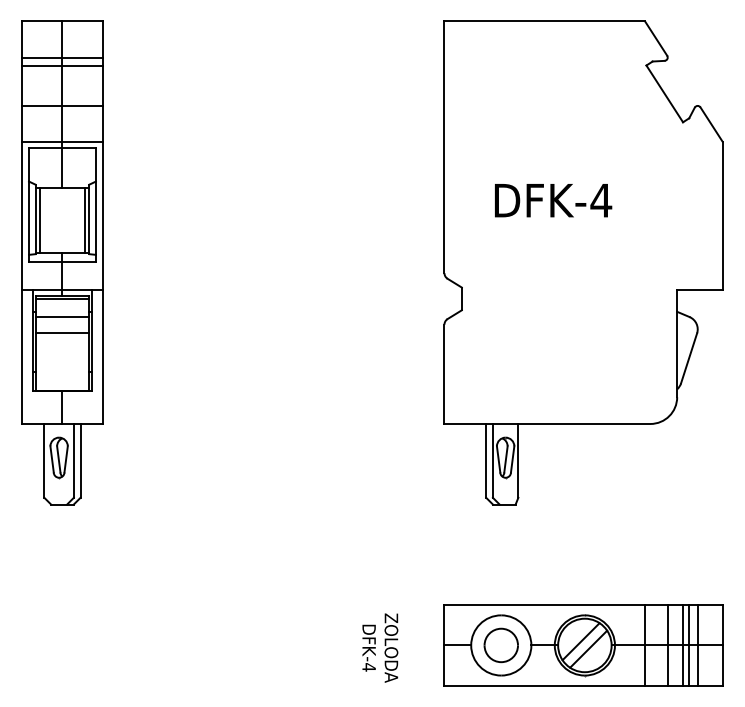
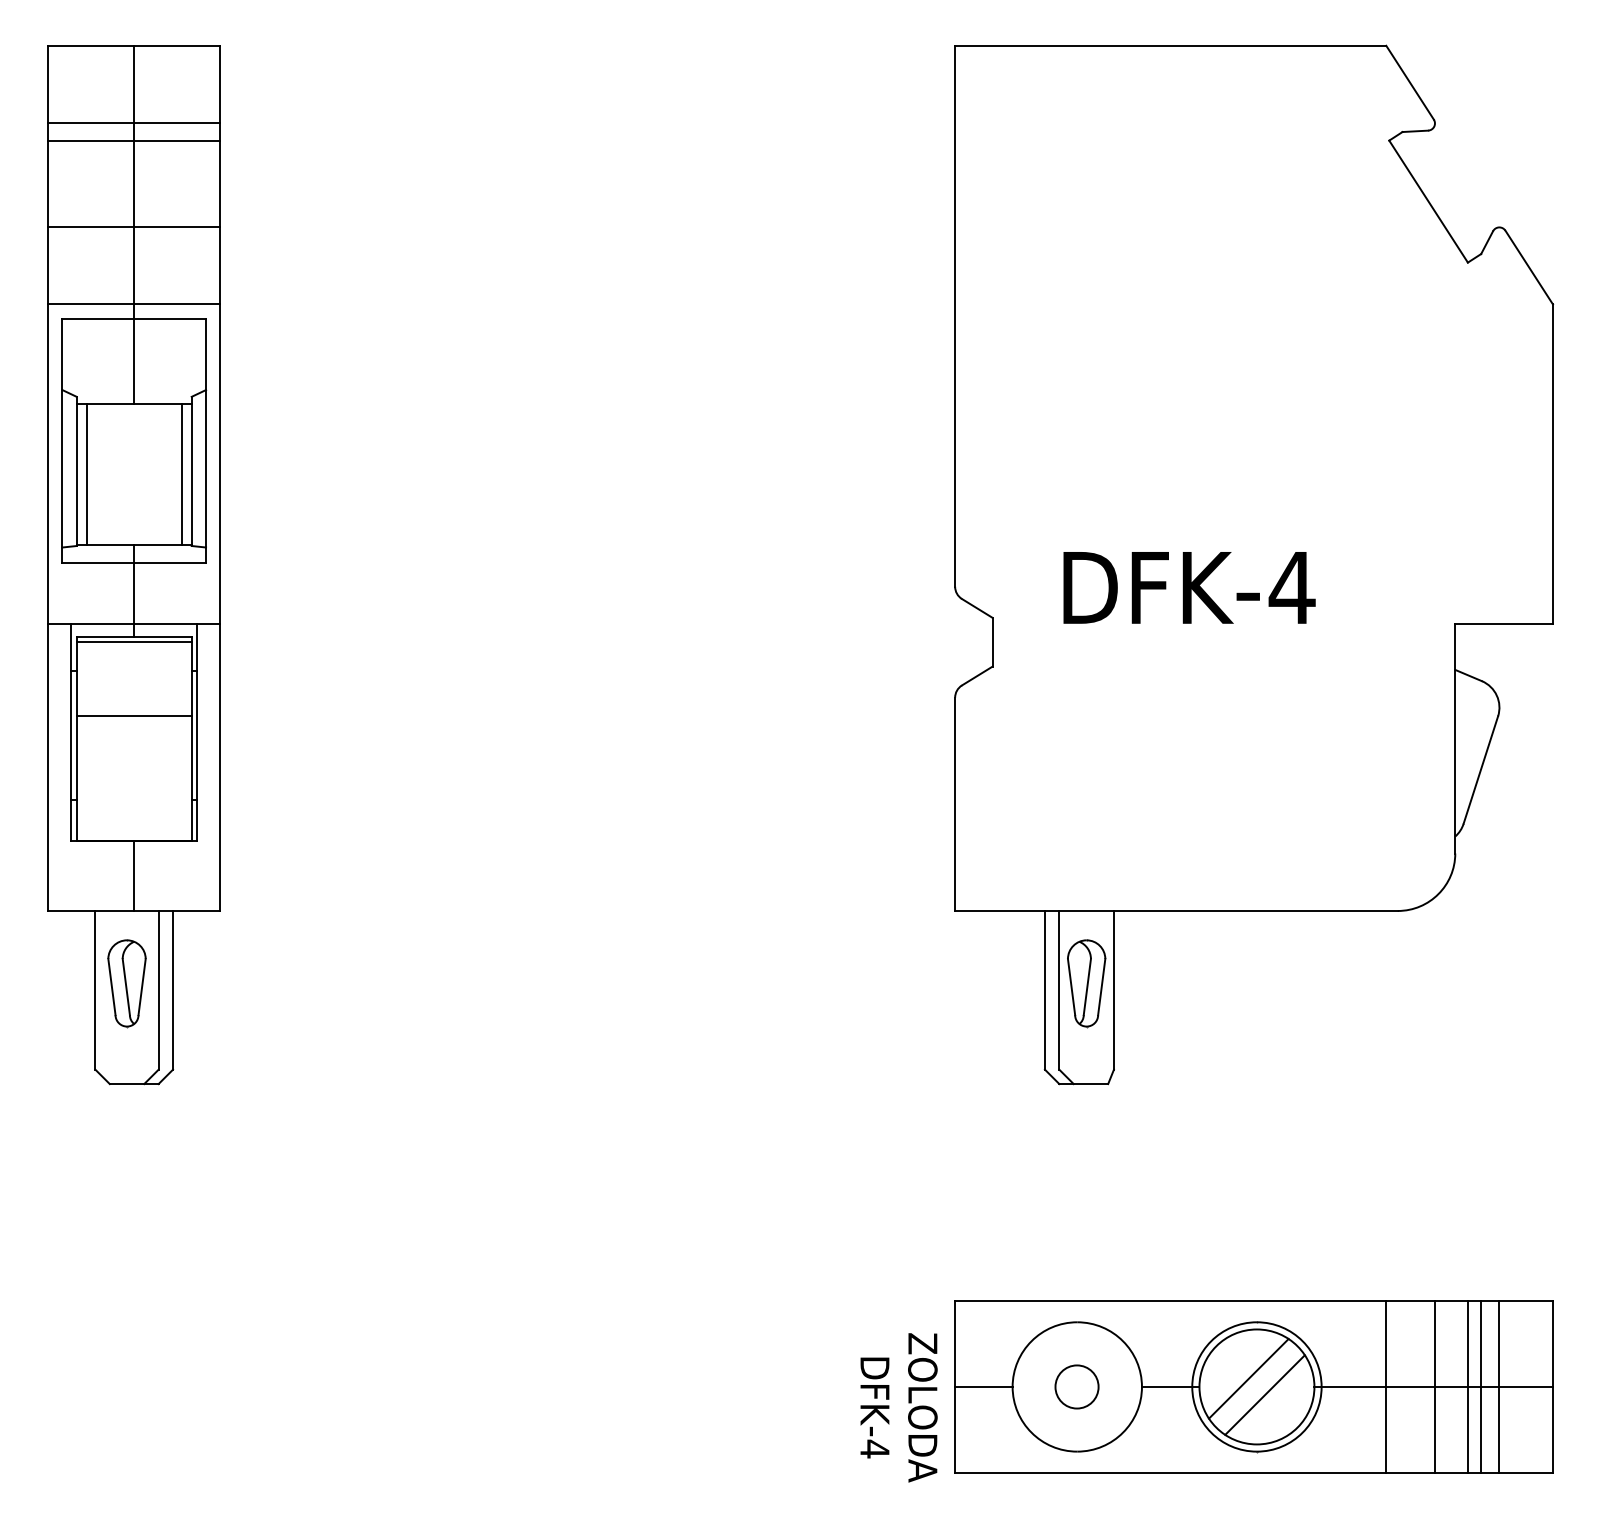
text: (553, 200) -> (1189, 587), moved
line: (62, 317) -> (134, 682), removed
part: (500, 645) -> (1075, 1387), size x0.6
text: (380, 647) -> (899, 1406), moved

